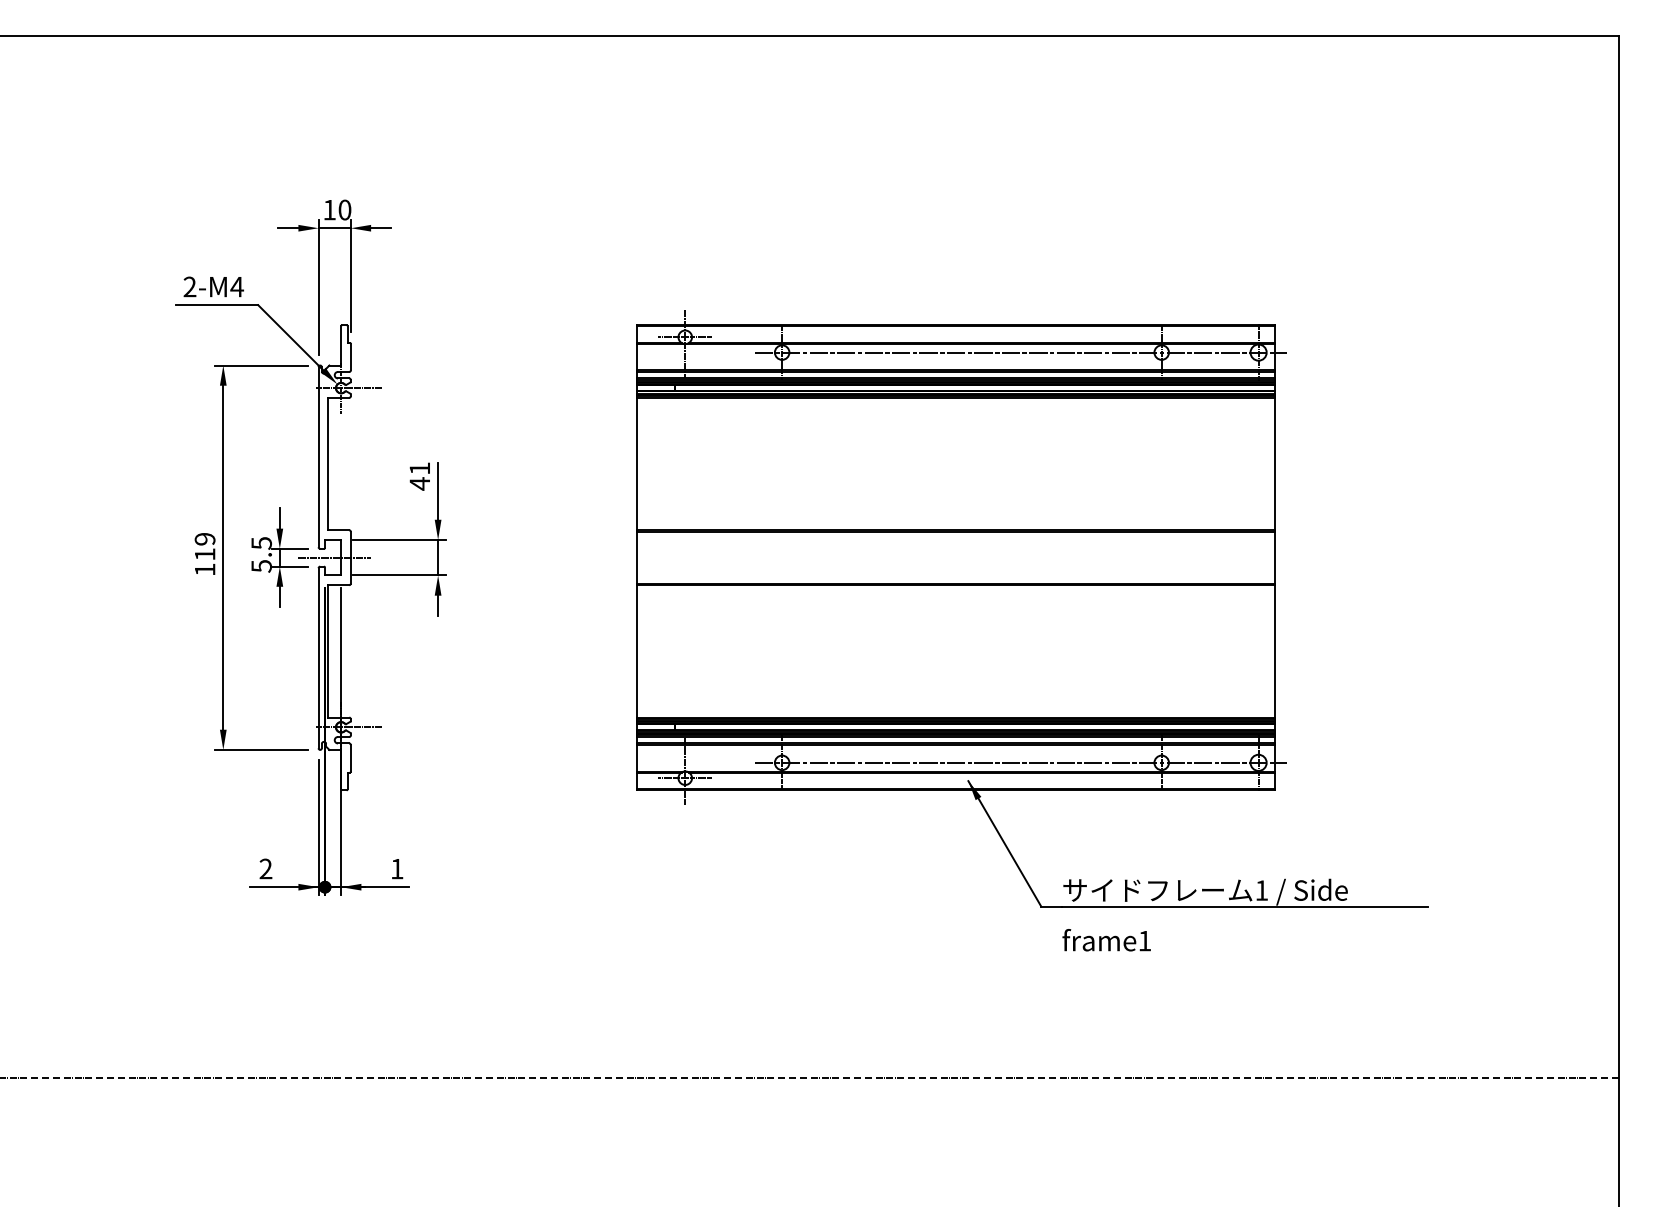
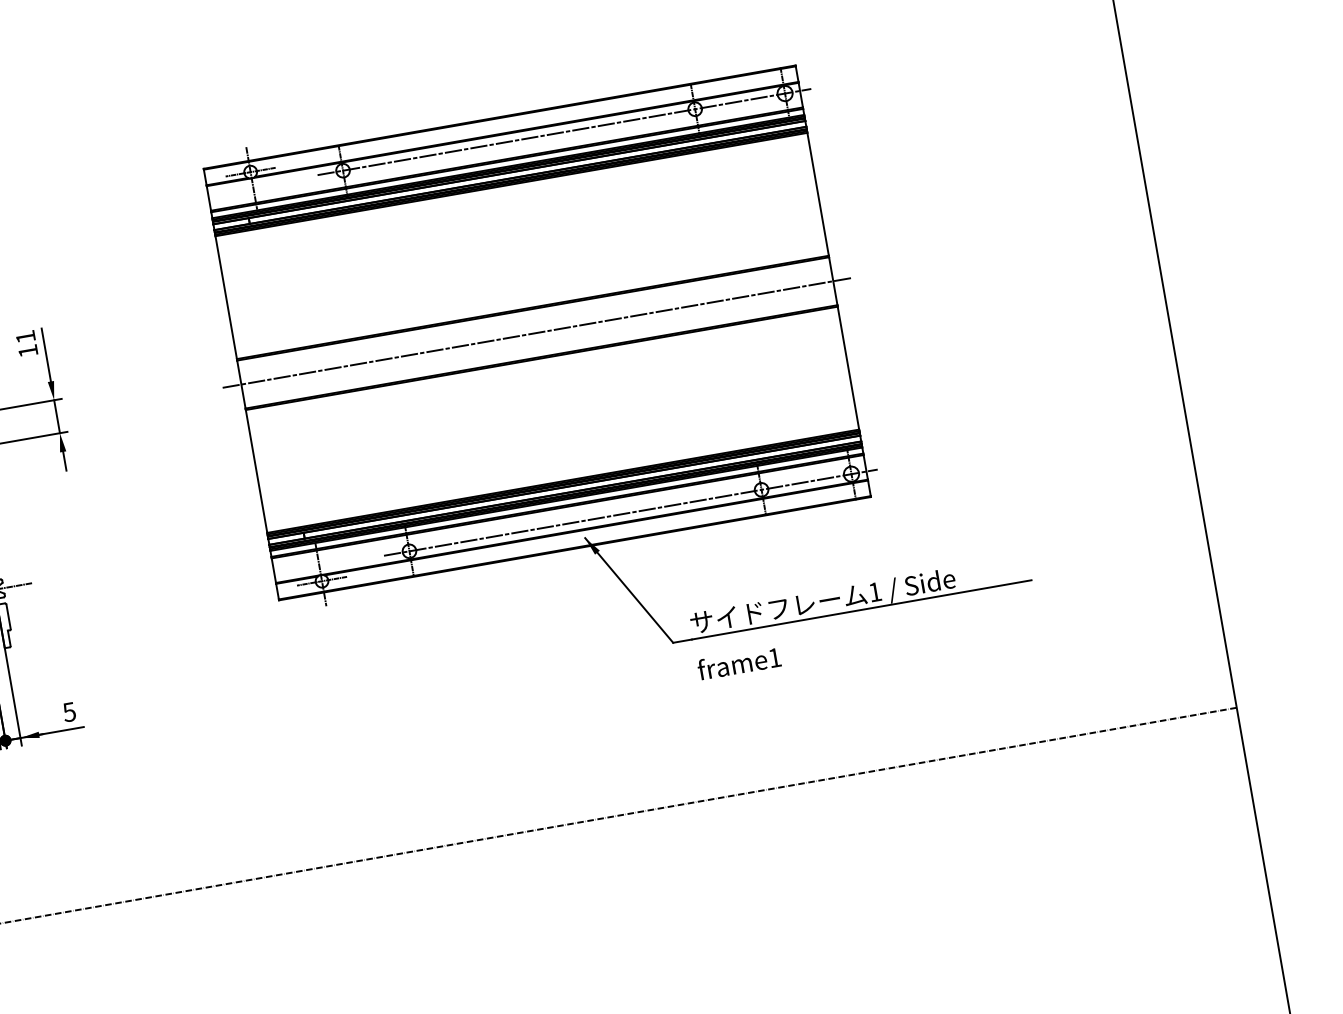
text: (419, 483) -> (27, 350), 41 -> 11
line: (955, 557) -> (537, 332), added
text: (396, 869) -> (68, 712), 1 -> 5

